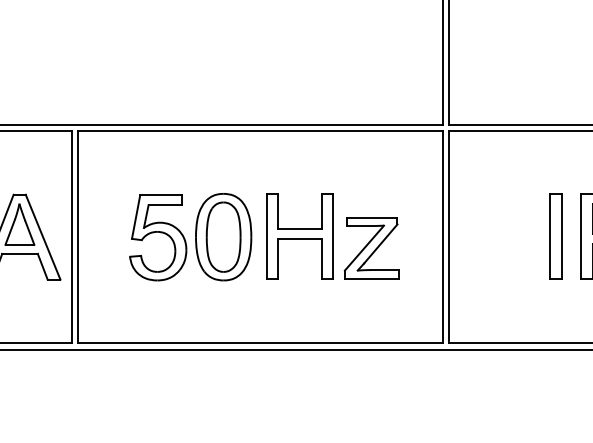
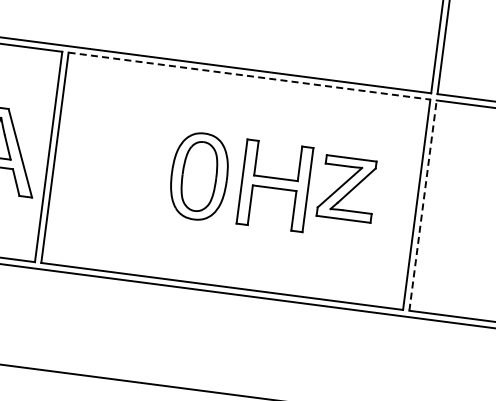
line: (260, 131) -> (249, 76), solid -> dashed
line: (449, 236) -> (423, 204), solid -> dashed
part: (158, 237) -> (134, 168), removed
part: (371, 248) -> (346, 188), moved

